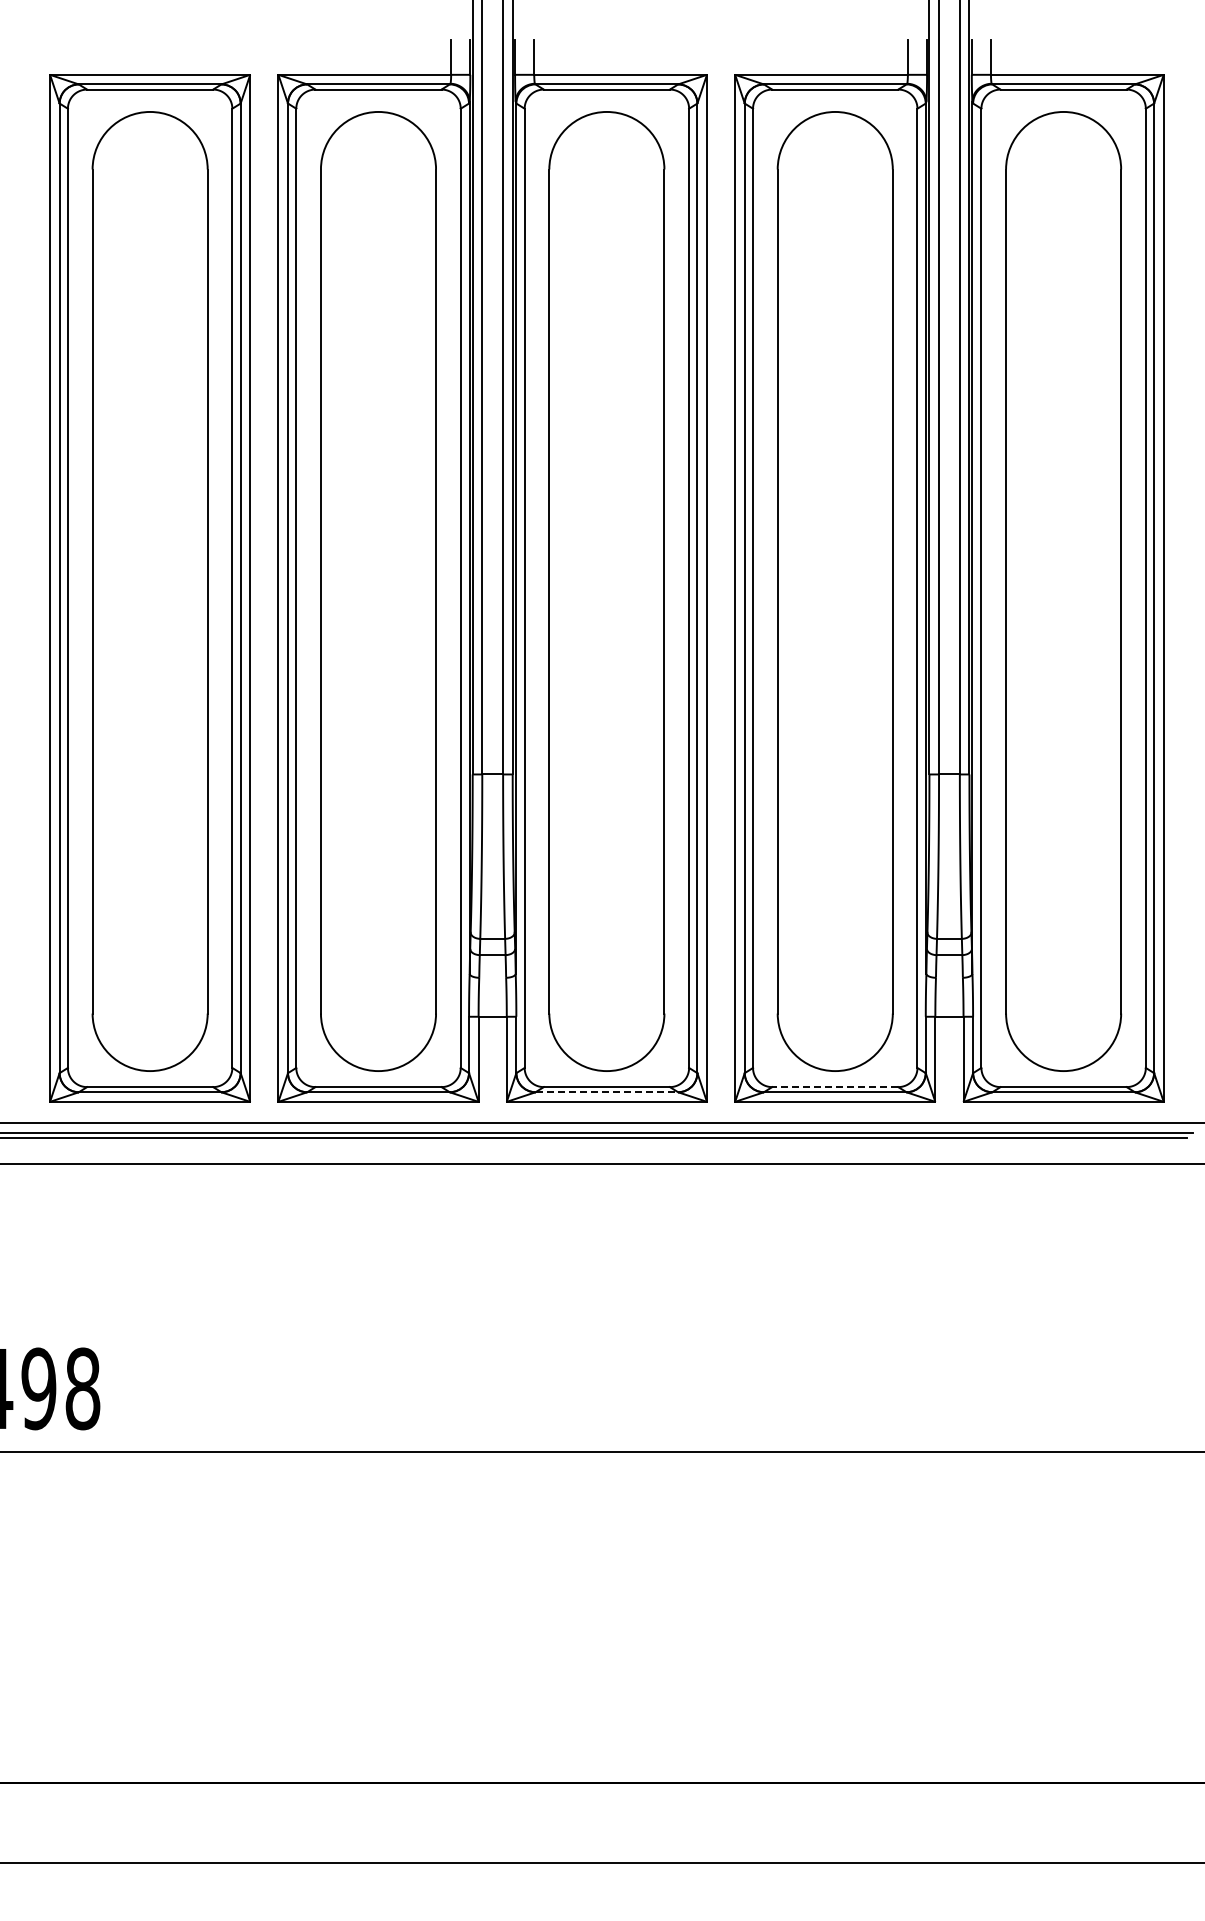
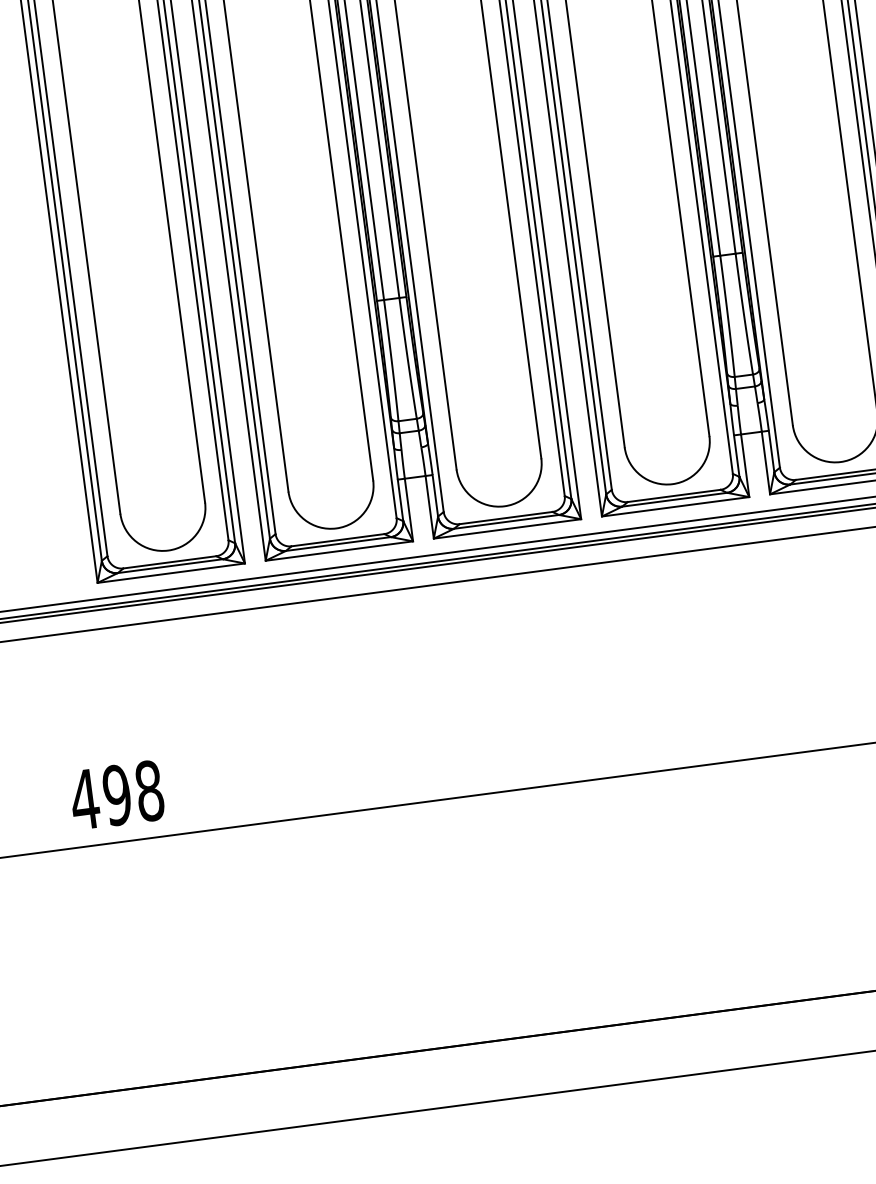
line: (834, 1087) -> (673, 496), dashed -> solid
line: (607, 1092) -> (507, 521), dashed -> solid

